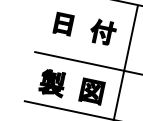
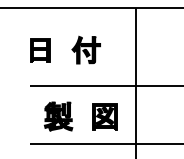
part: (85, 28) -> (65, 49), moved

